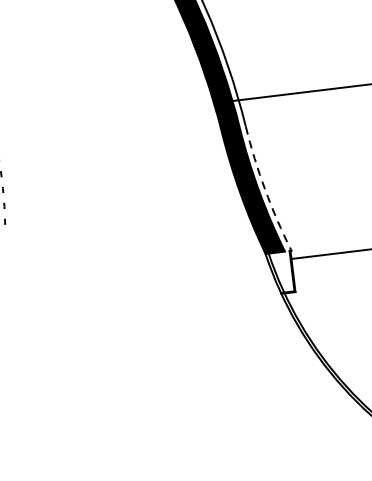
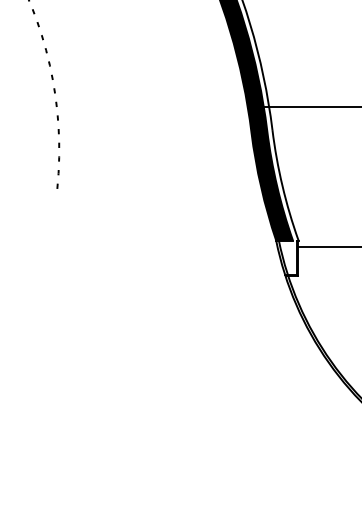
line: (265, 190) -> (282, 186), dashed -> solid

